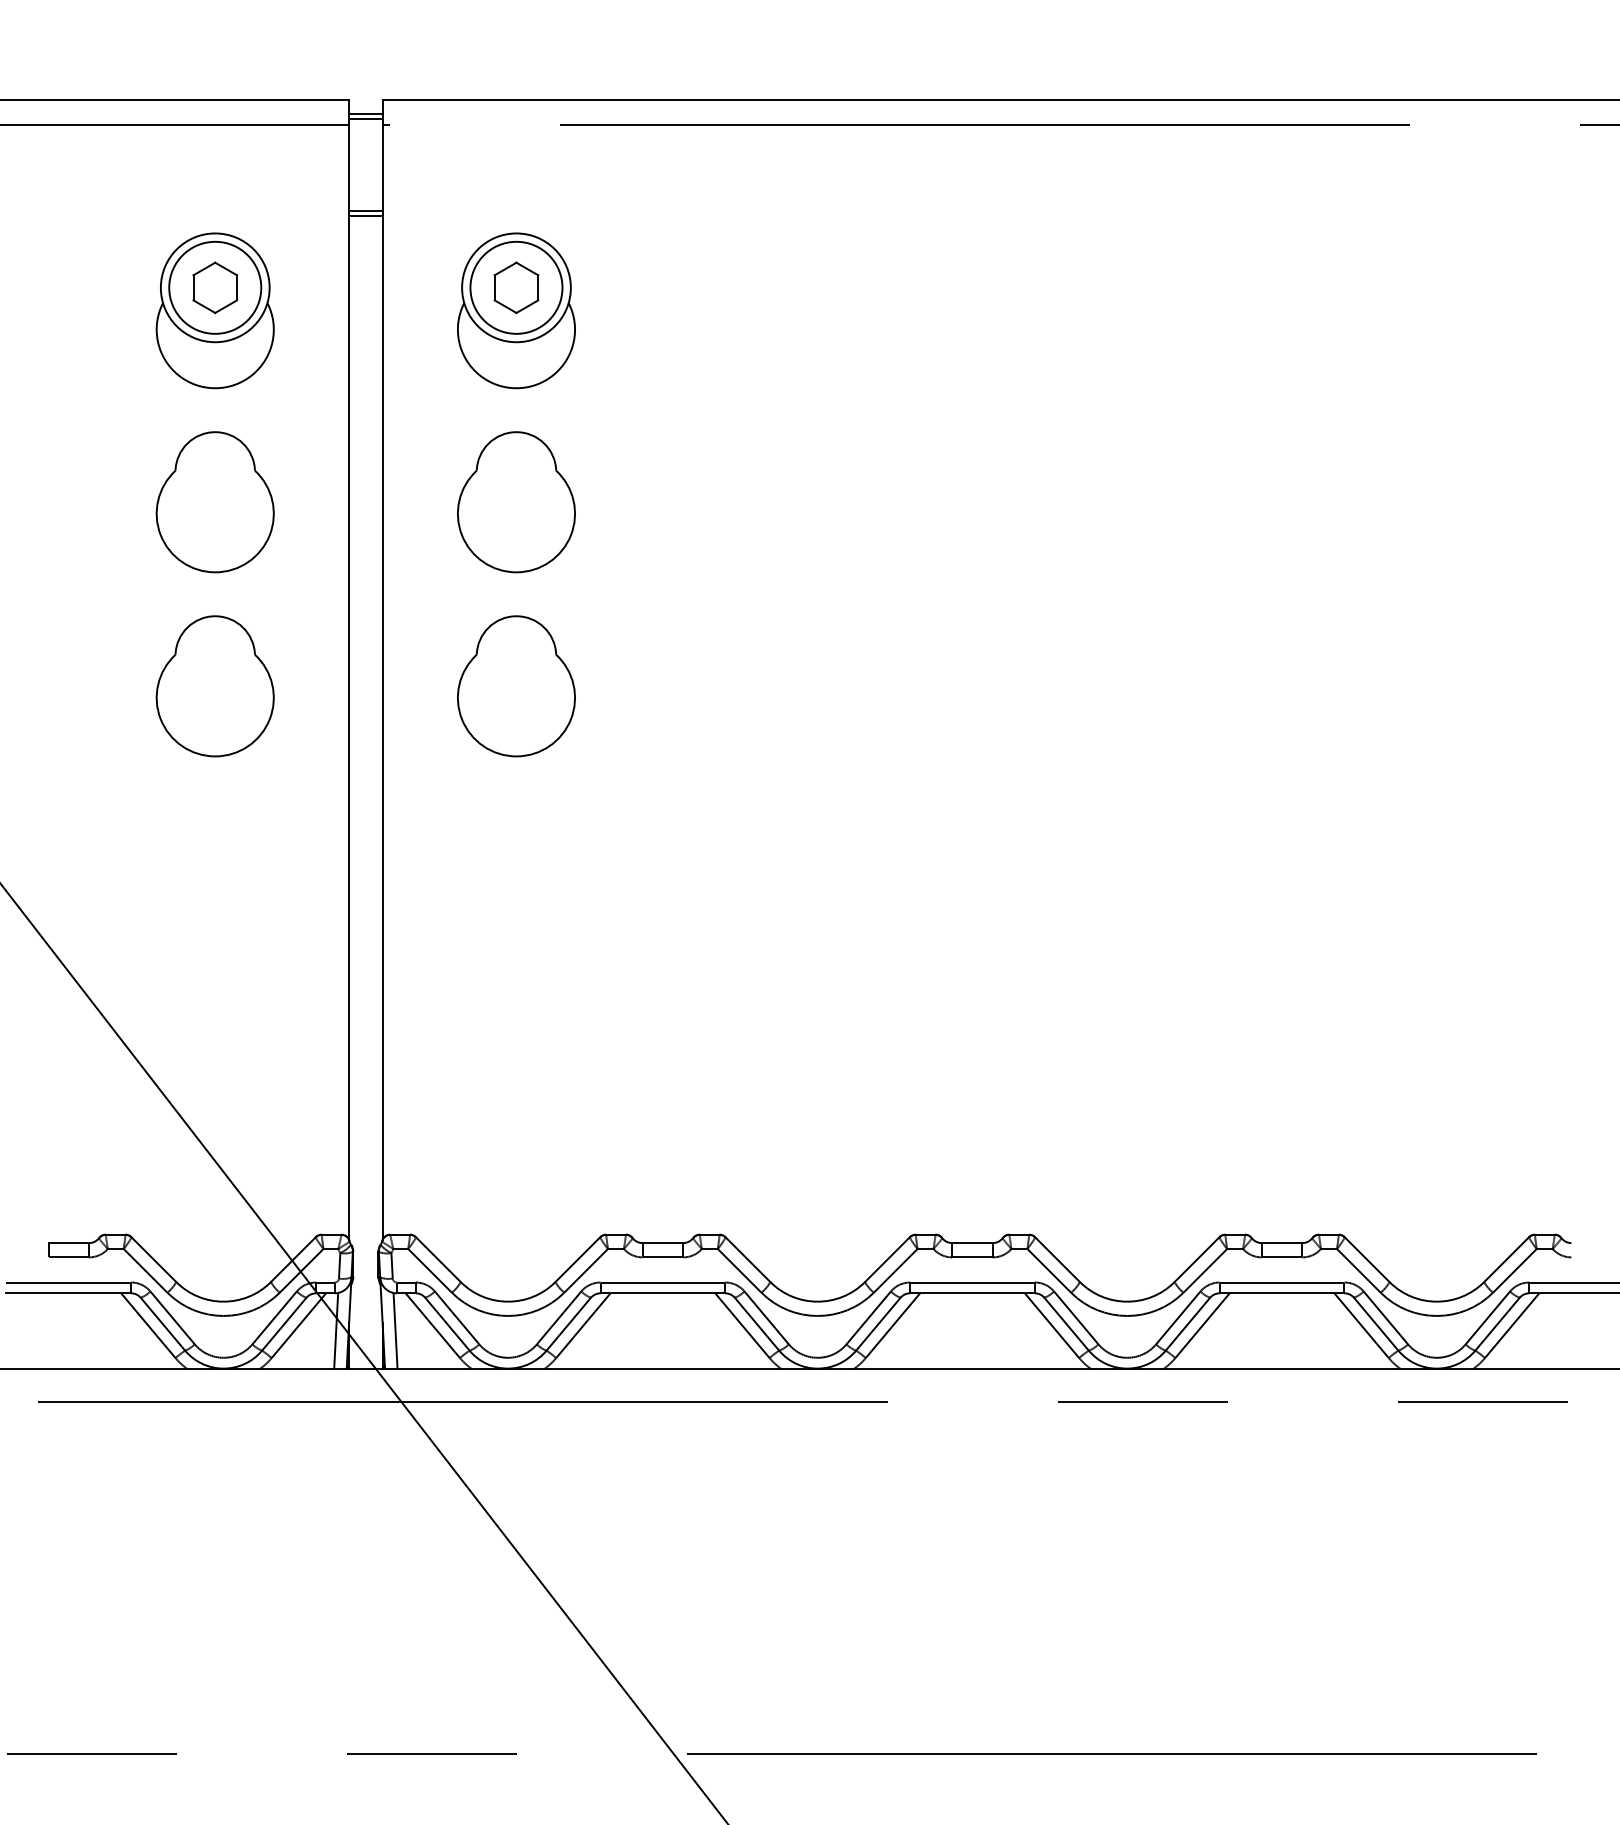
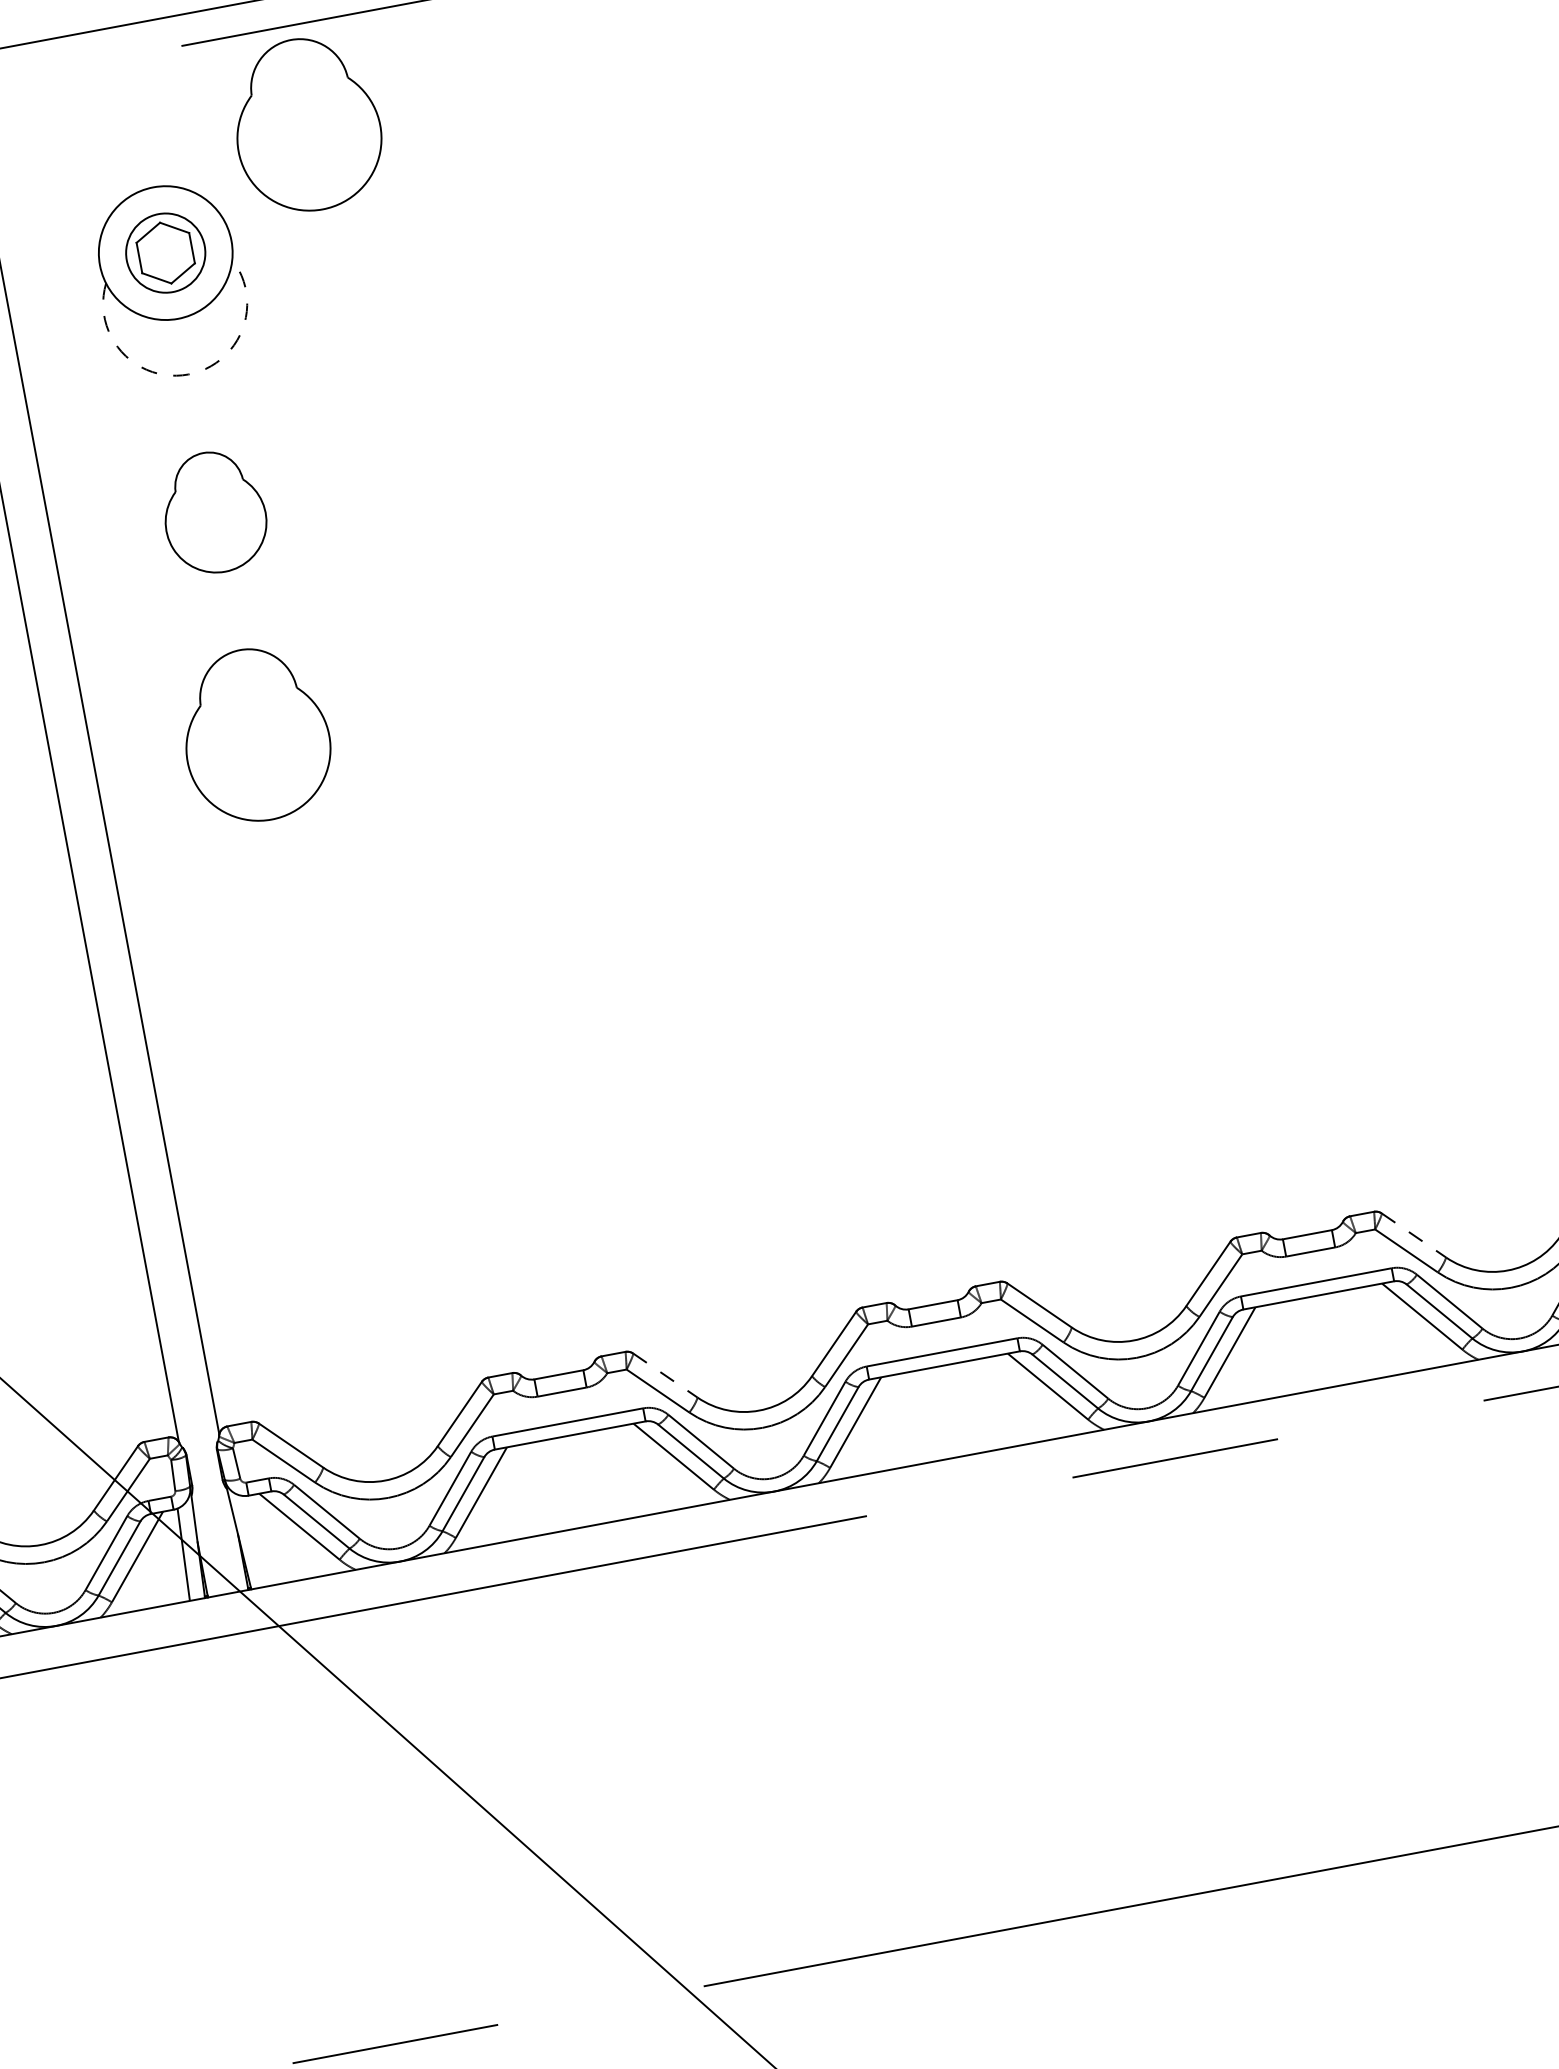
part: (648, 206) -> (306, 124), added
circle: (516, 287) -> (165, 252), size x0.7
arc: (516, 388) -> (188, 374), solid -> dashed
part: (516, 502) -> (214, 512), size x0.7
line: (747, 1259) -> (664, 1375), solid -> dashed
line: (1367, 1259) -> (1414, 1235), solid -> dashed
line: (395, 1330) -> (255, 1540), removed

